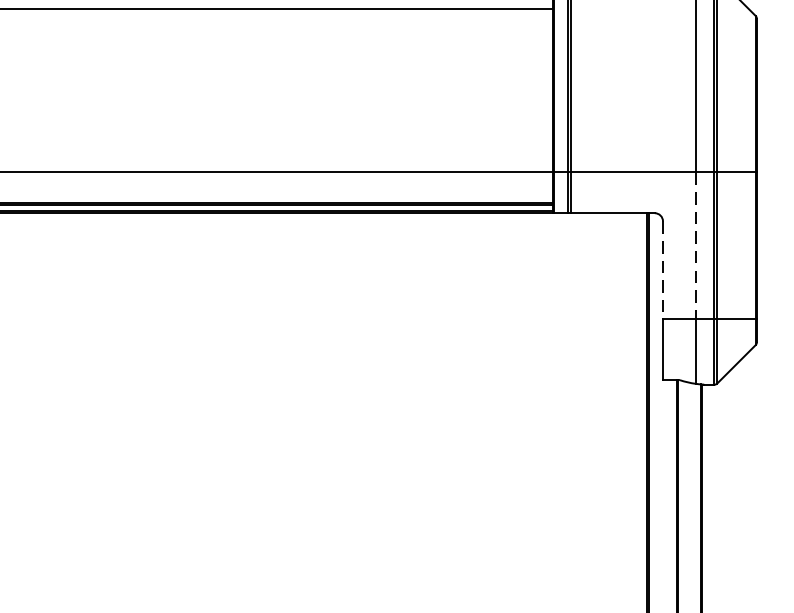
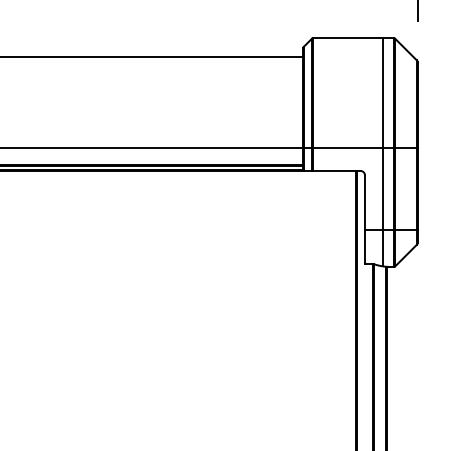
line: (696, 246) -> (383, 189), dashed -> solid
line: (663, 271) -> (365, 203), dashed -> solid

